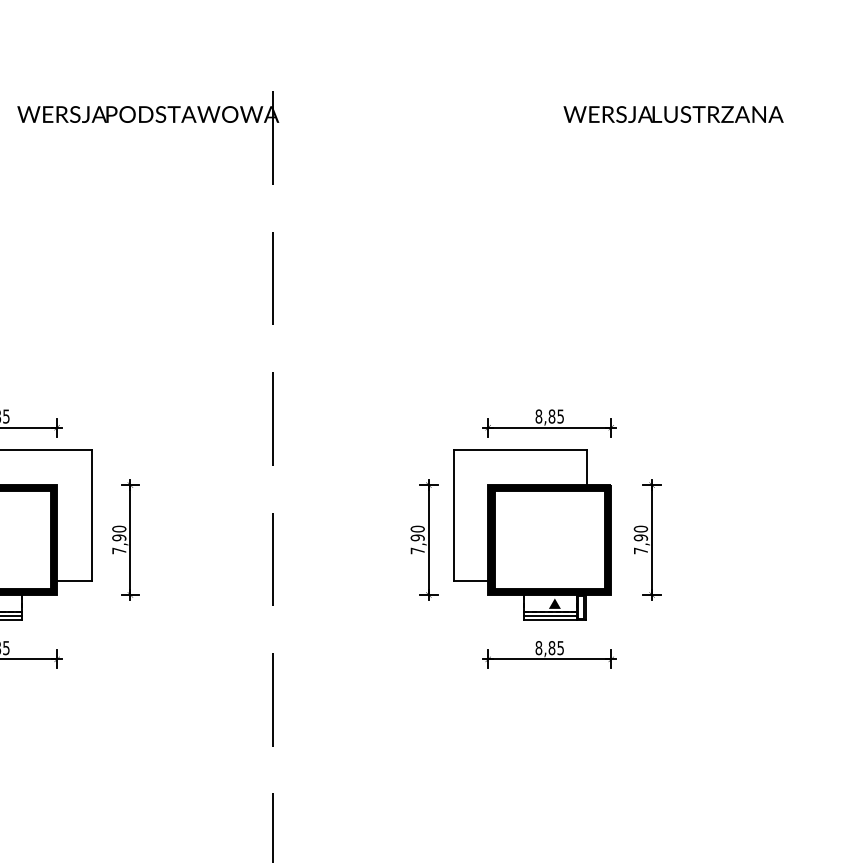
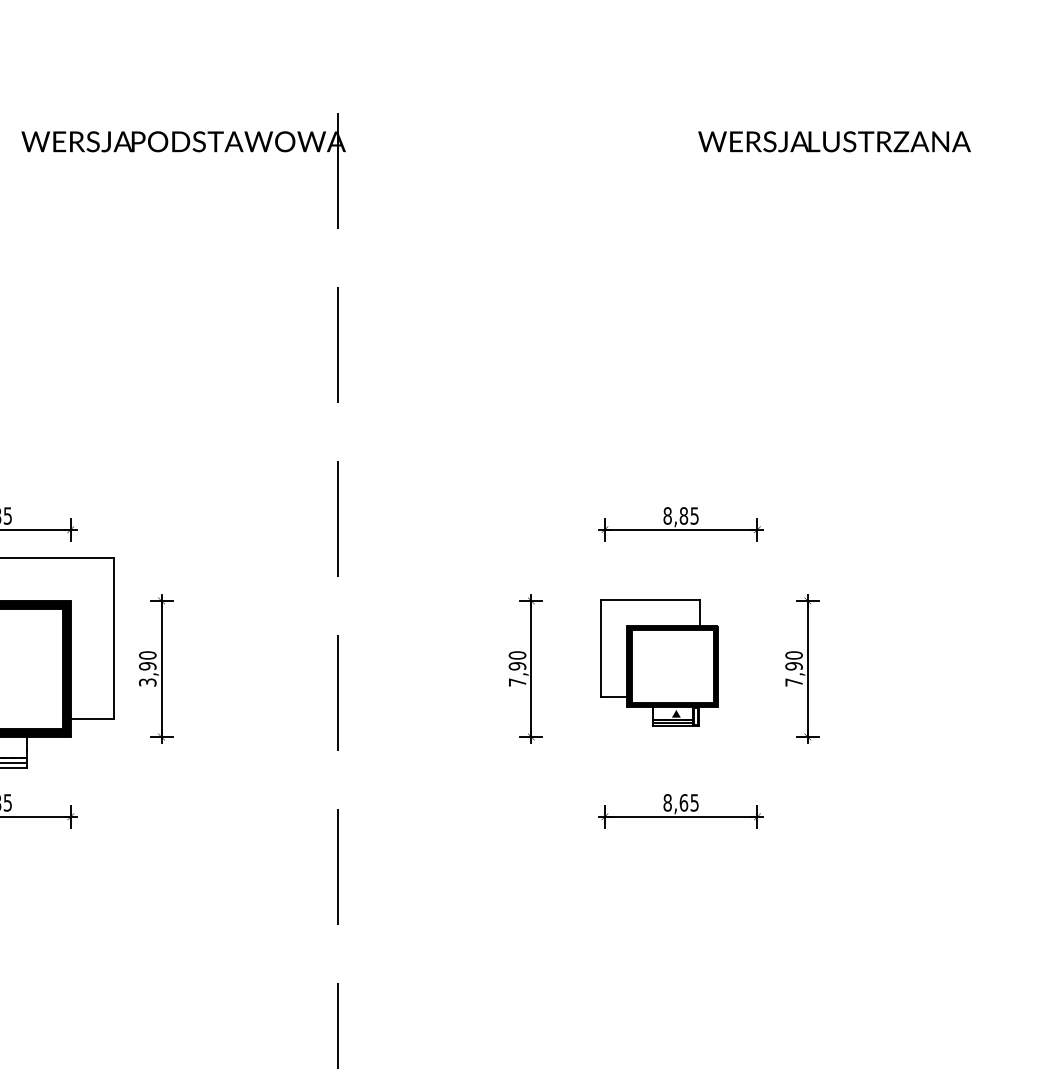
part: (532, 534) -> (659, 662), size x0.6
text: (119, 550) -> (148, 681), 7,90 -> 3,90
text: (551, 647) -> (683, 802), 8,85 -> 8,65

